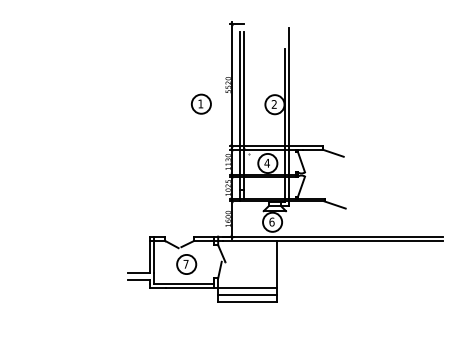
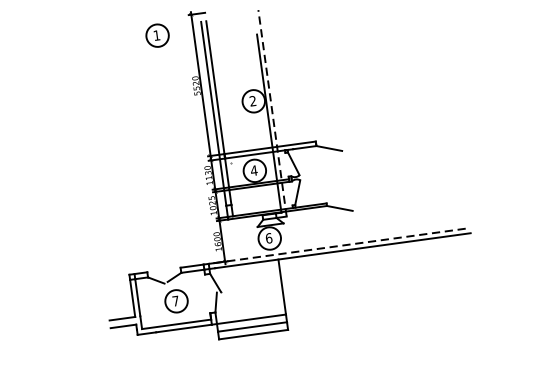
part: (201, 103) -> (157, 34), moved
line: (289, 117) -> (272, 113), solid -> dashed
line: (332, 236) -> (341, 245), solid -> dashed

